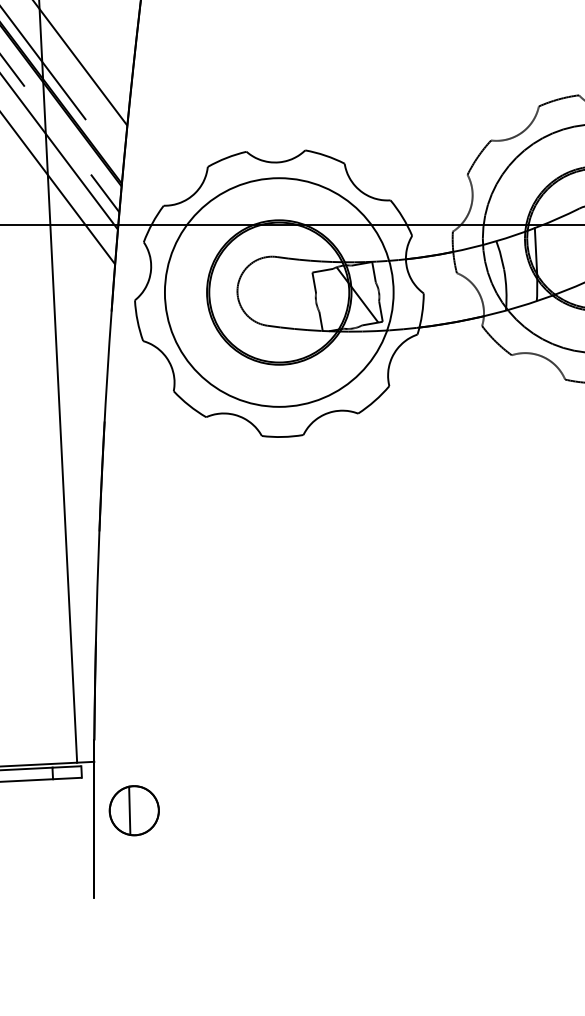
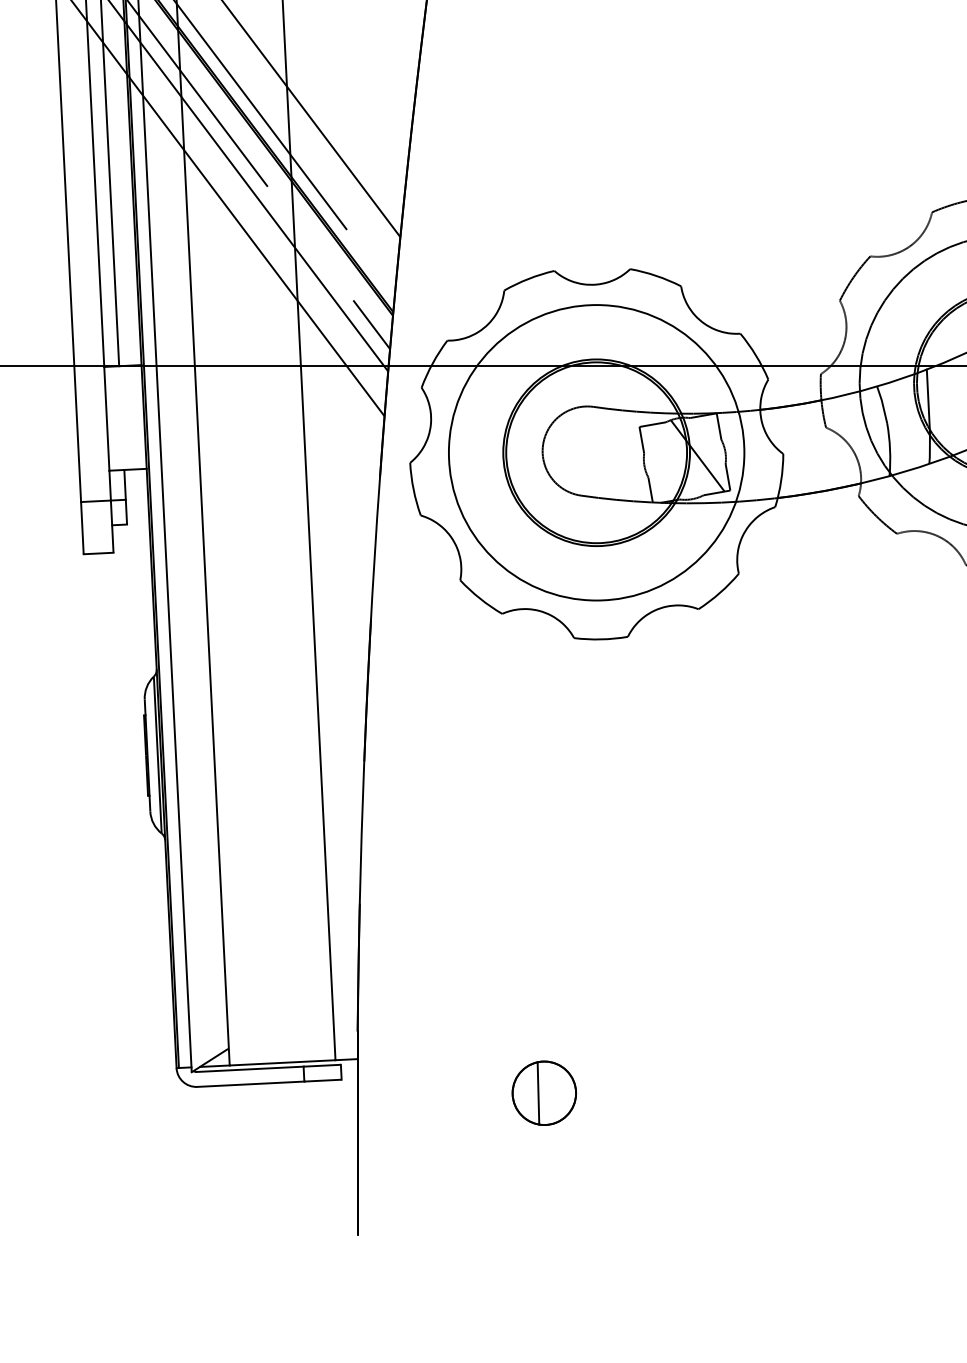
part: (134, 810) -> (544, 1092), moved

